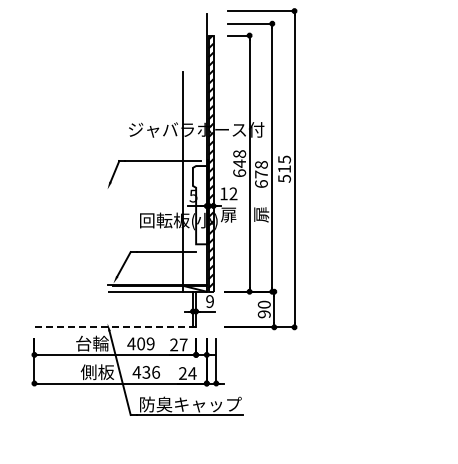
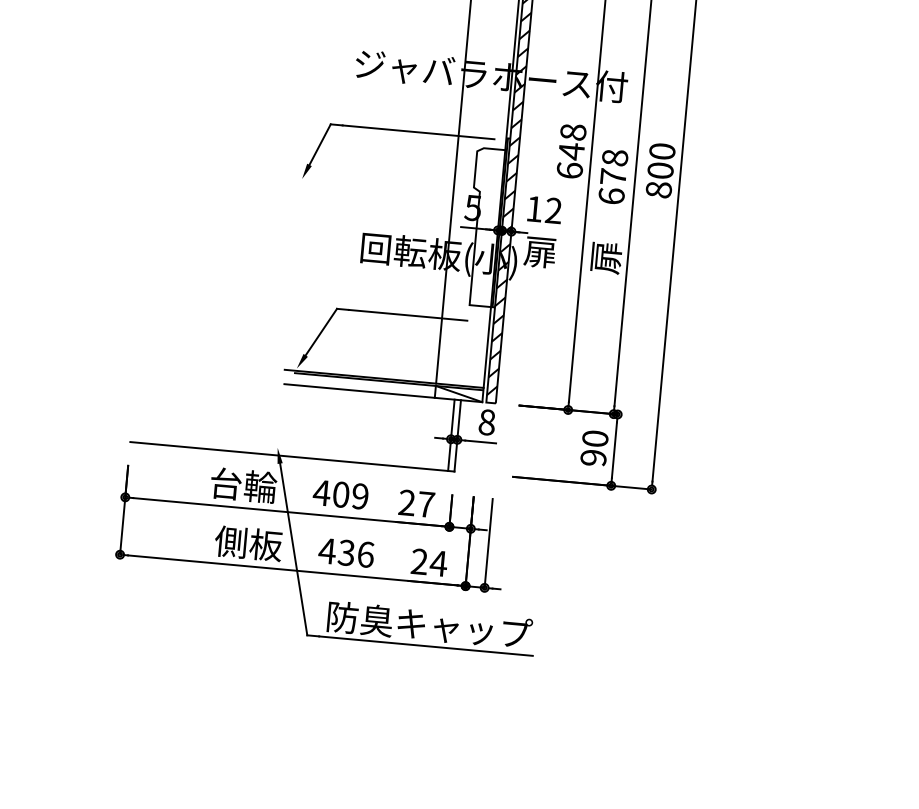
text: (284, 168) -> (660, 169), 515 -> 800
text: (209, 301) -> (486, 422), 9 -> 8
line: (115, 327) -> (292, 457), dashed -> solid

